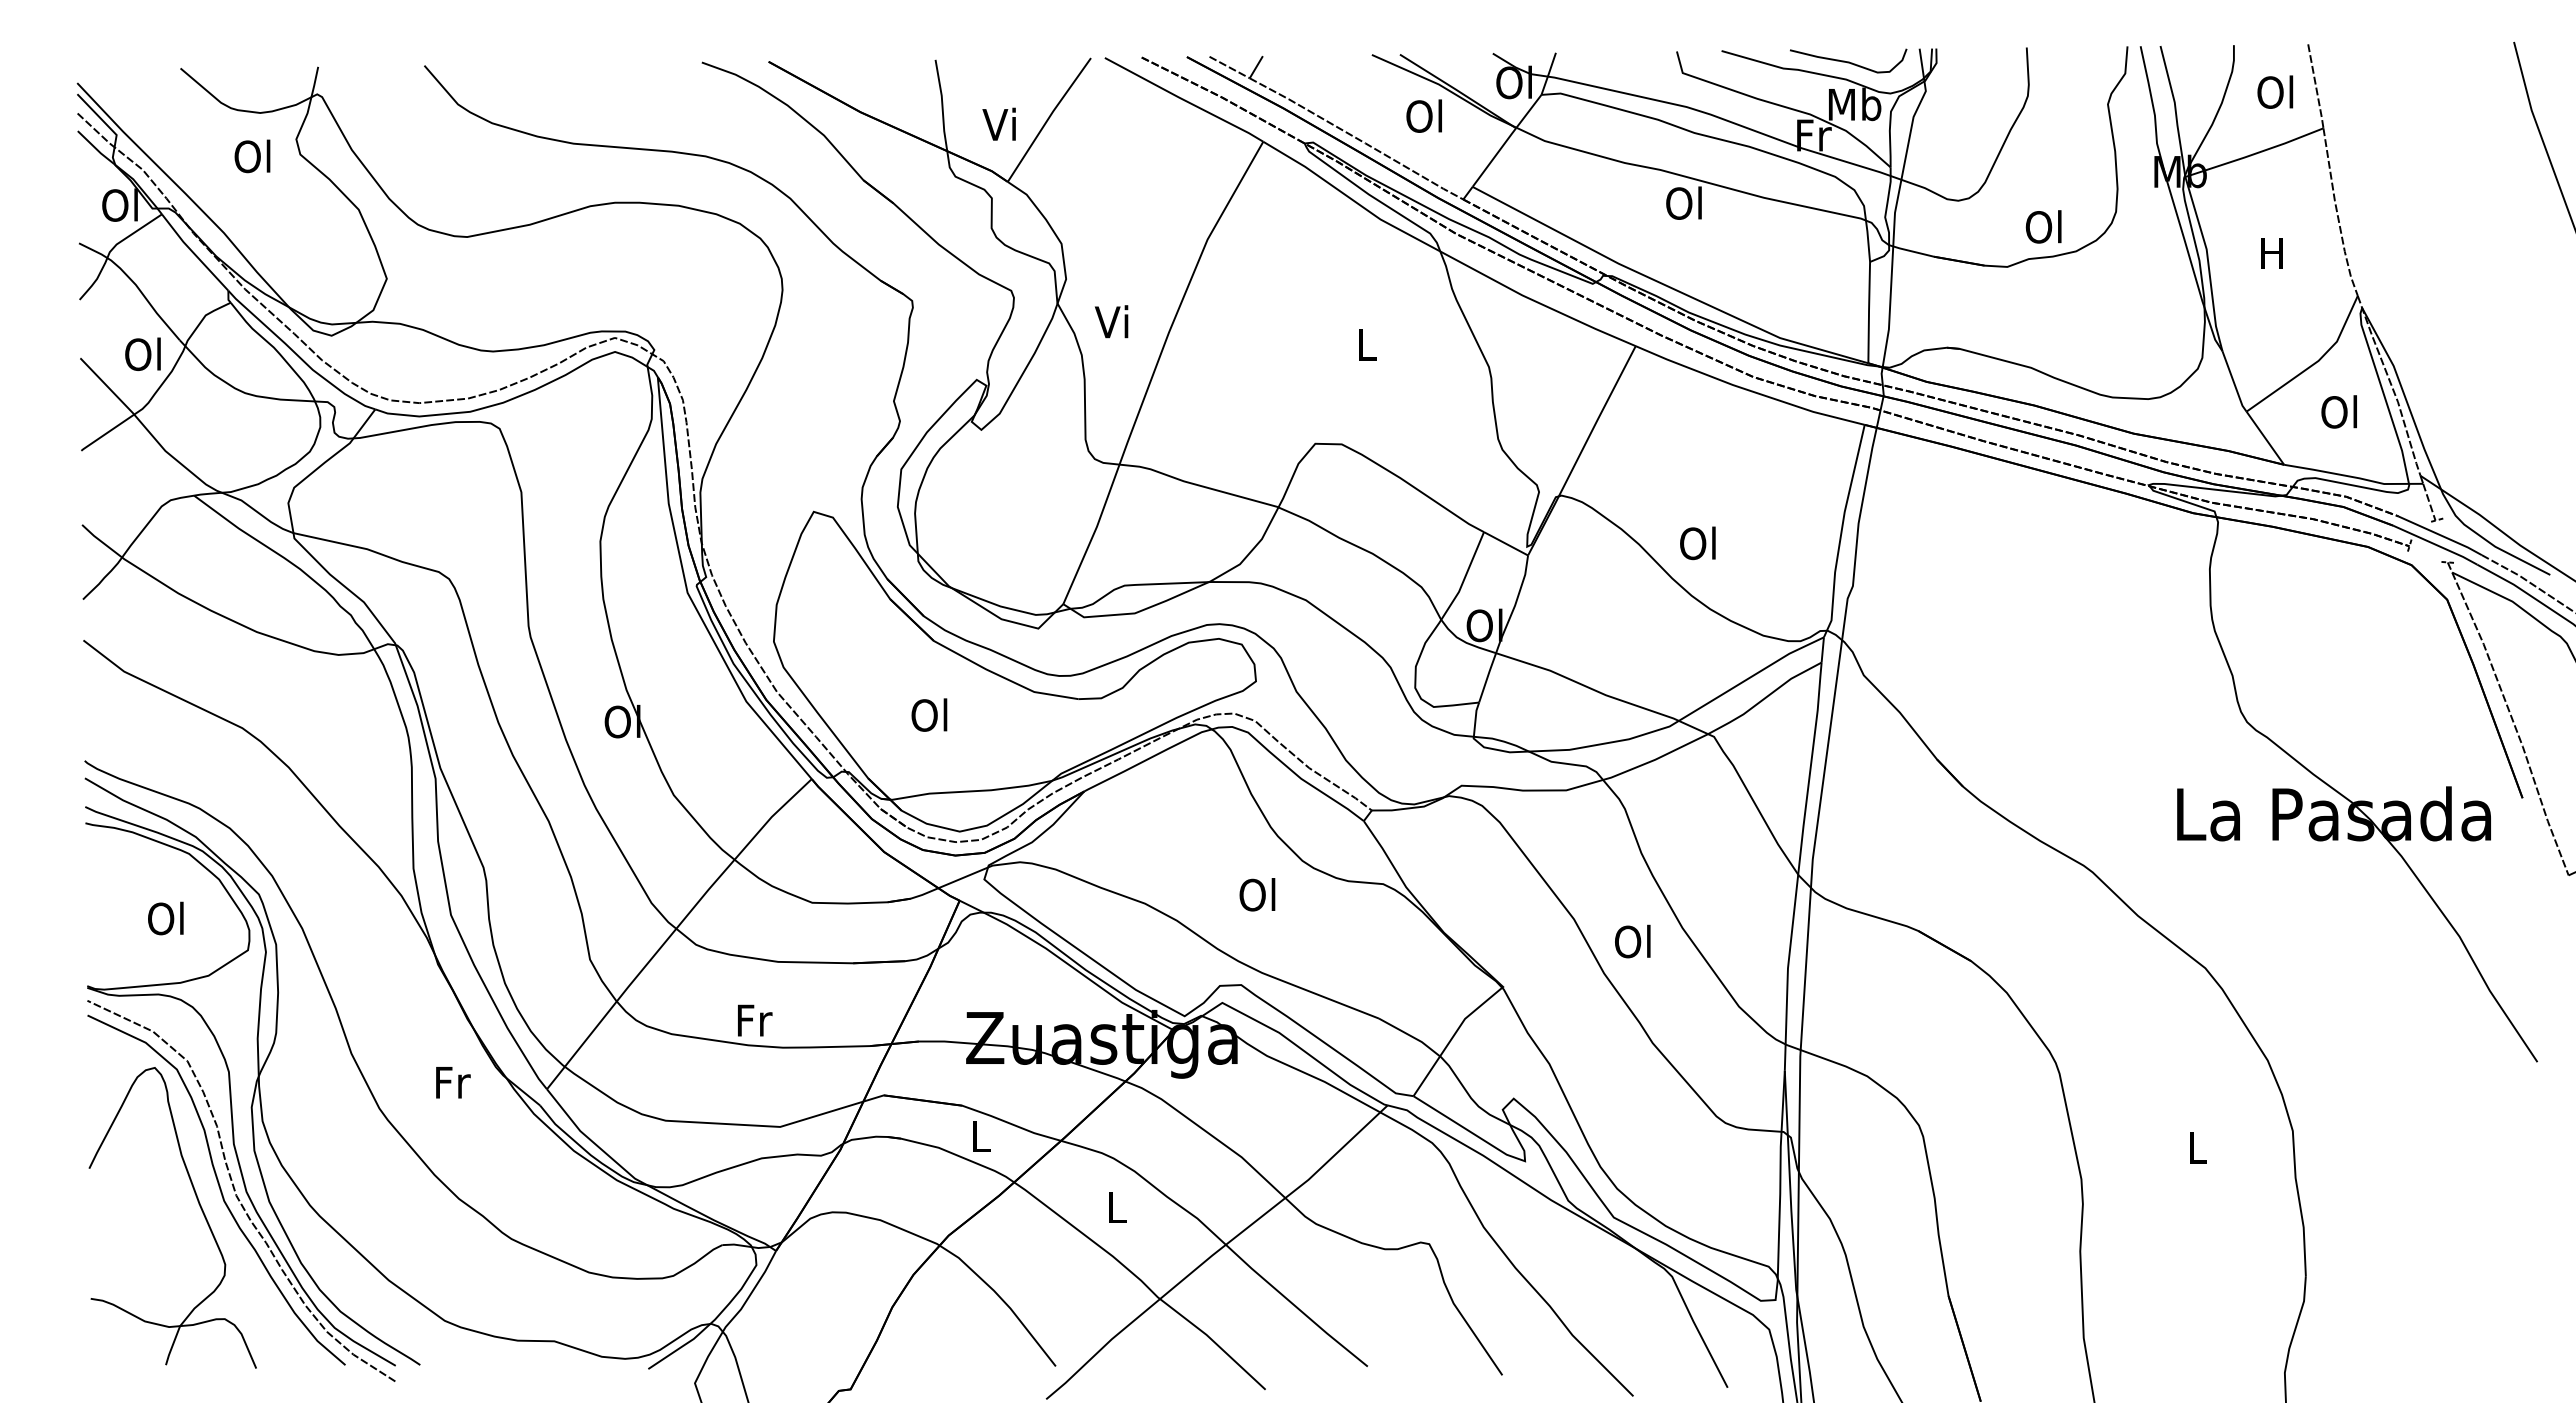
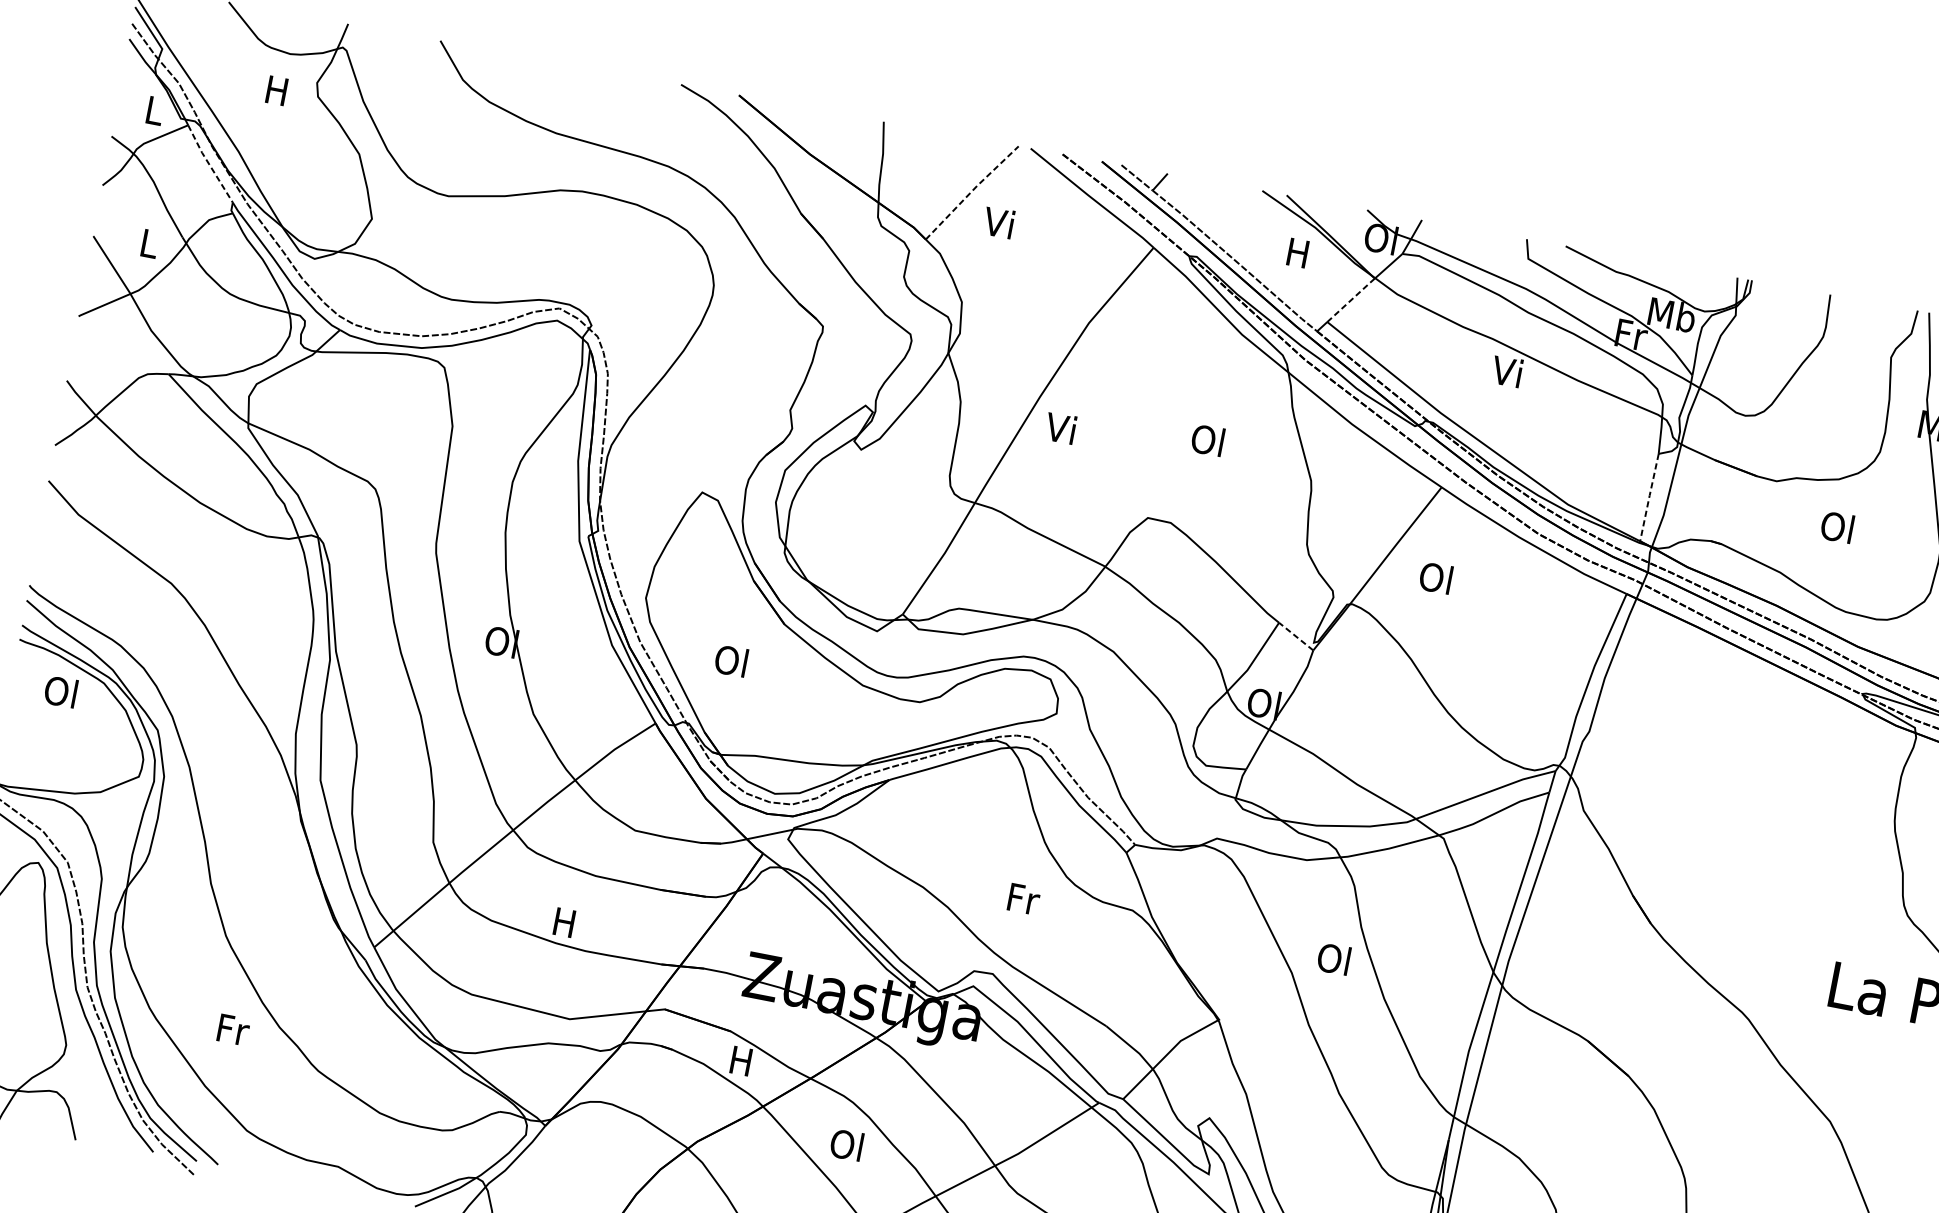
curve: (1848, 61) -> (1673, 276), removed
text: (1423, 115) -> (1296, 251), Ol -> H
line: (1048, 118) -> (971, 191), solid -> dashed
text: (998, 123) -> (998, 221), moved
text: (252, 156) -> (276, 90), Ol -> H
line: (1494, 157) -> (1351, 300), solid -> dashed
text: (1683, 202) -> (1507, 371), Ol -> Vi
text: (119, 204) -> (153, 109), Ol -> L
text: (2043, 226) -> (1837, 526), moved
line: (194, 253) -> (209, 164), solid -> dashed
line: (1869, 312) -> (1649, 497), solid -> dashed
text: (1111, 321) -> (1060, 427), moved
text: (1364, 344) -> (1207, 440), L -> Ol
text: (142, 354) -> (147, 243), Ol -> L
line: (1506, 543) -> (1296, 636), solid -> dashed
text: (1697, 543) -> (1435, 578), moved
text: (929, 714) -> (731, 660), moved
text: (1258, 894) -> (1022, 898), Ol -> Fr
text: (165, 918) -> (60, 691), moved
text: (1632, 941) -> (1333, 958), moved
text: (755, 1020) -> (566, 922), Fr -> H
text: (453, 1082) -> (233, 1029), moved
text: (979, 1136) -> (740, 1061), L -> H
text: (1115, 1206) -> (846, 1144), L -> Ol

